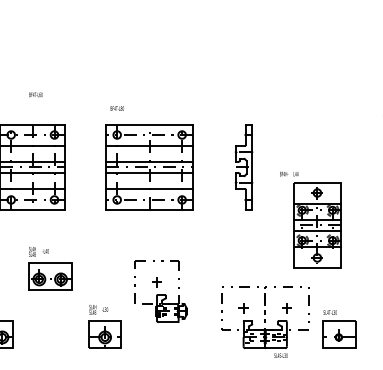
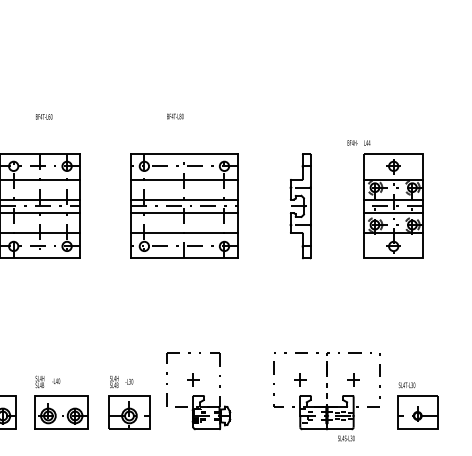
text: (116, 108) -> (174, 116), moved
part: (310, 219) -> (385, 199), moved
part: (50, 268) -> (62, 402), moved
part: (160, 291) -> (197, 391), moved

